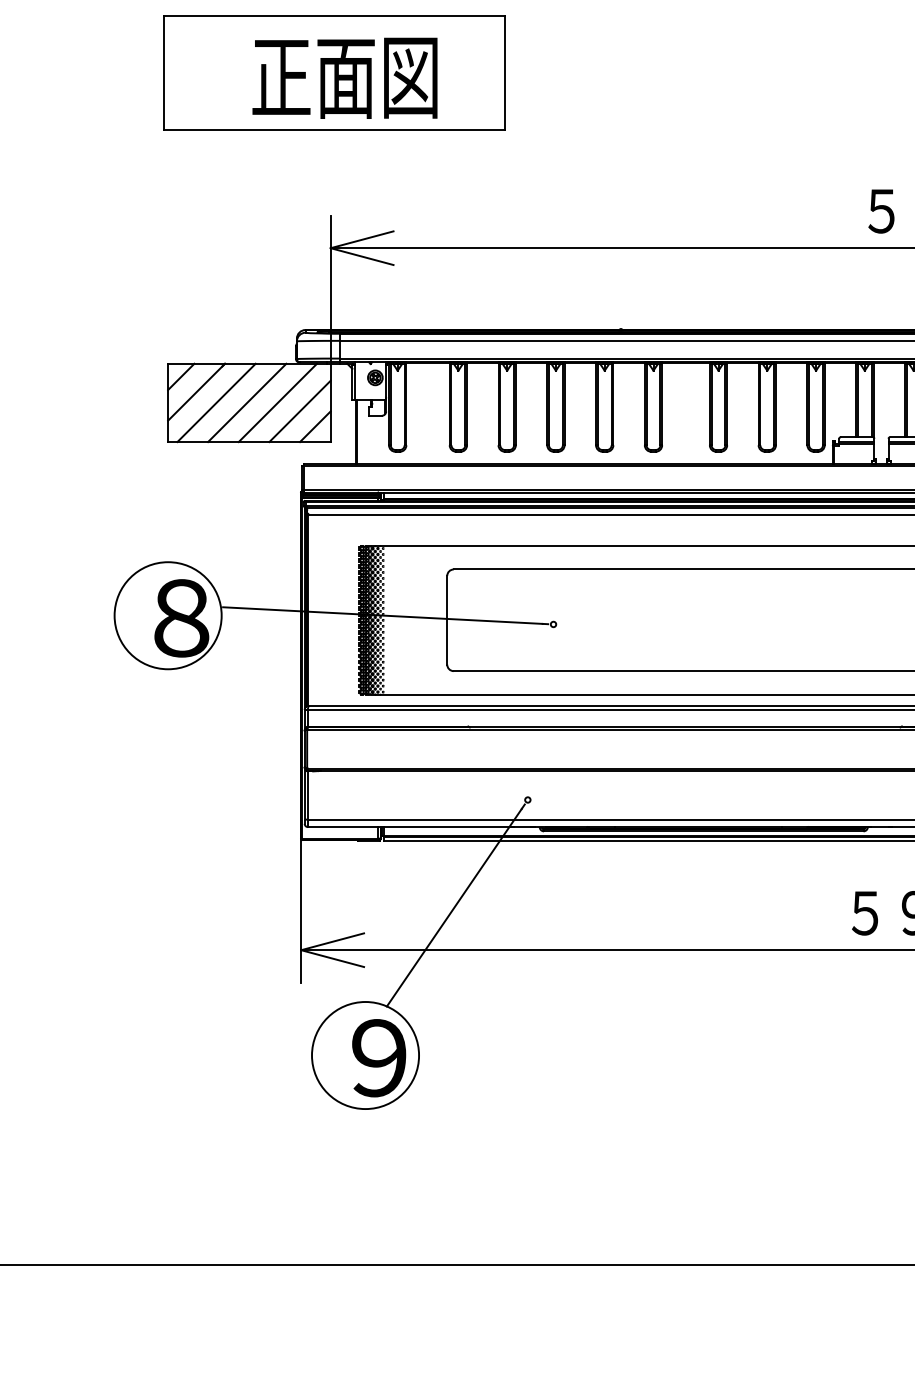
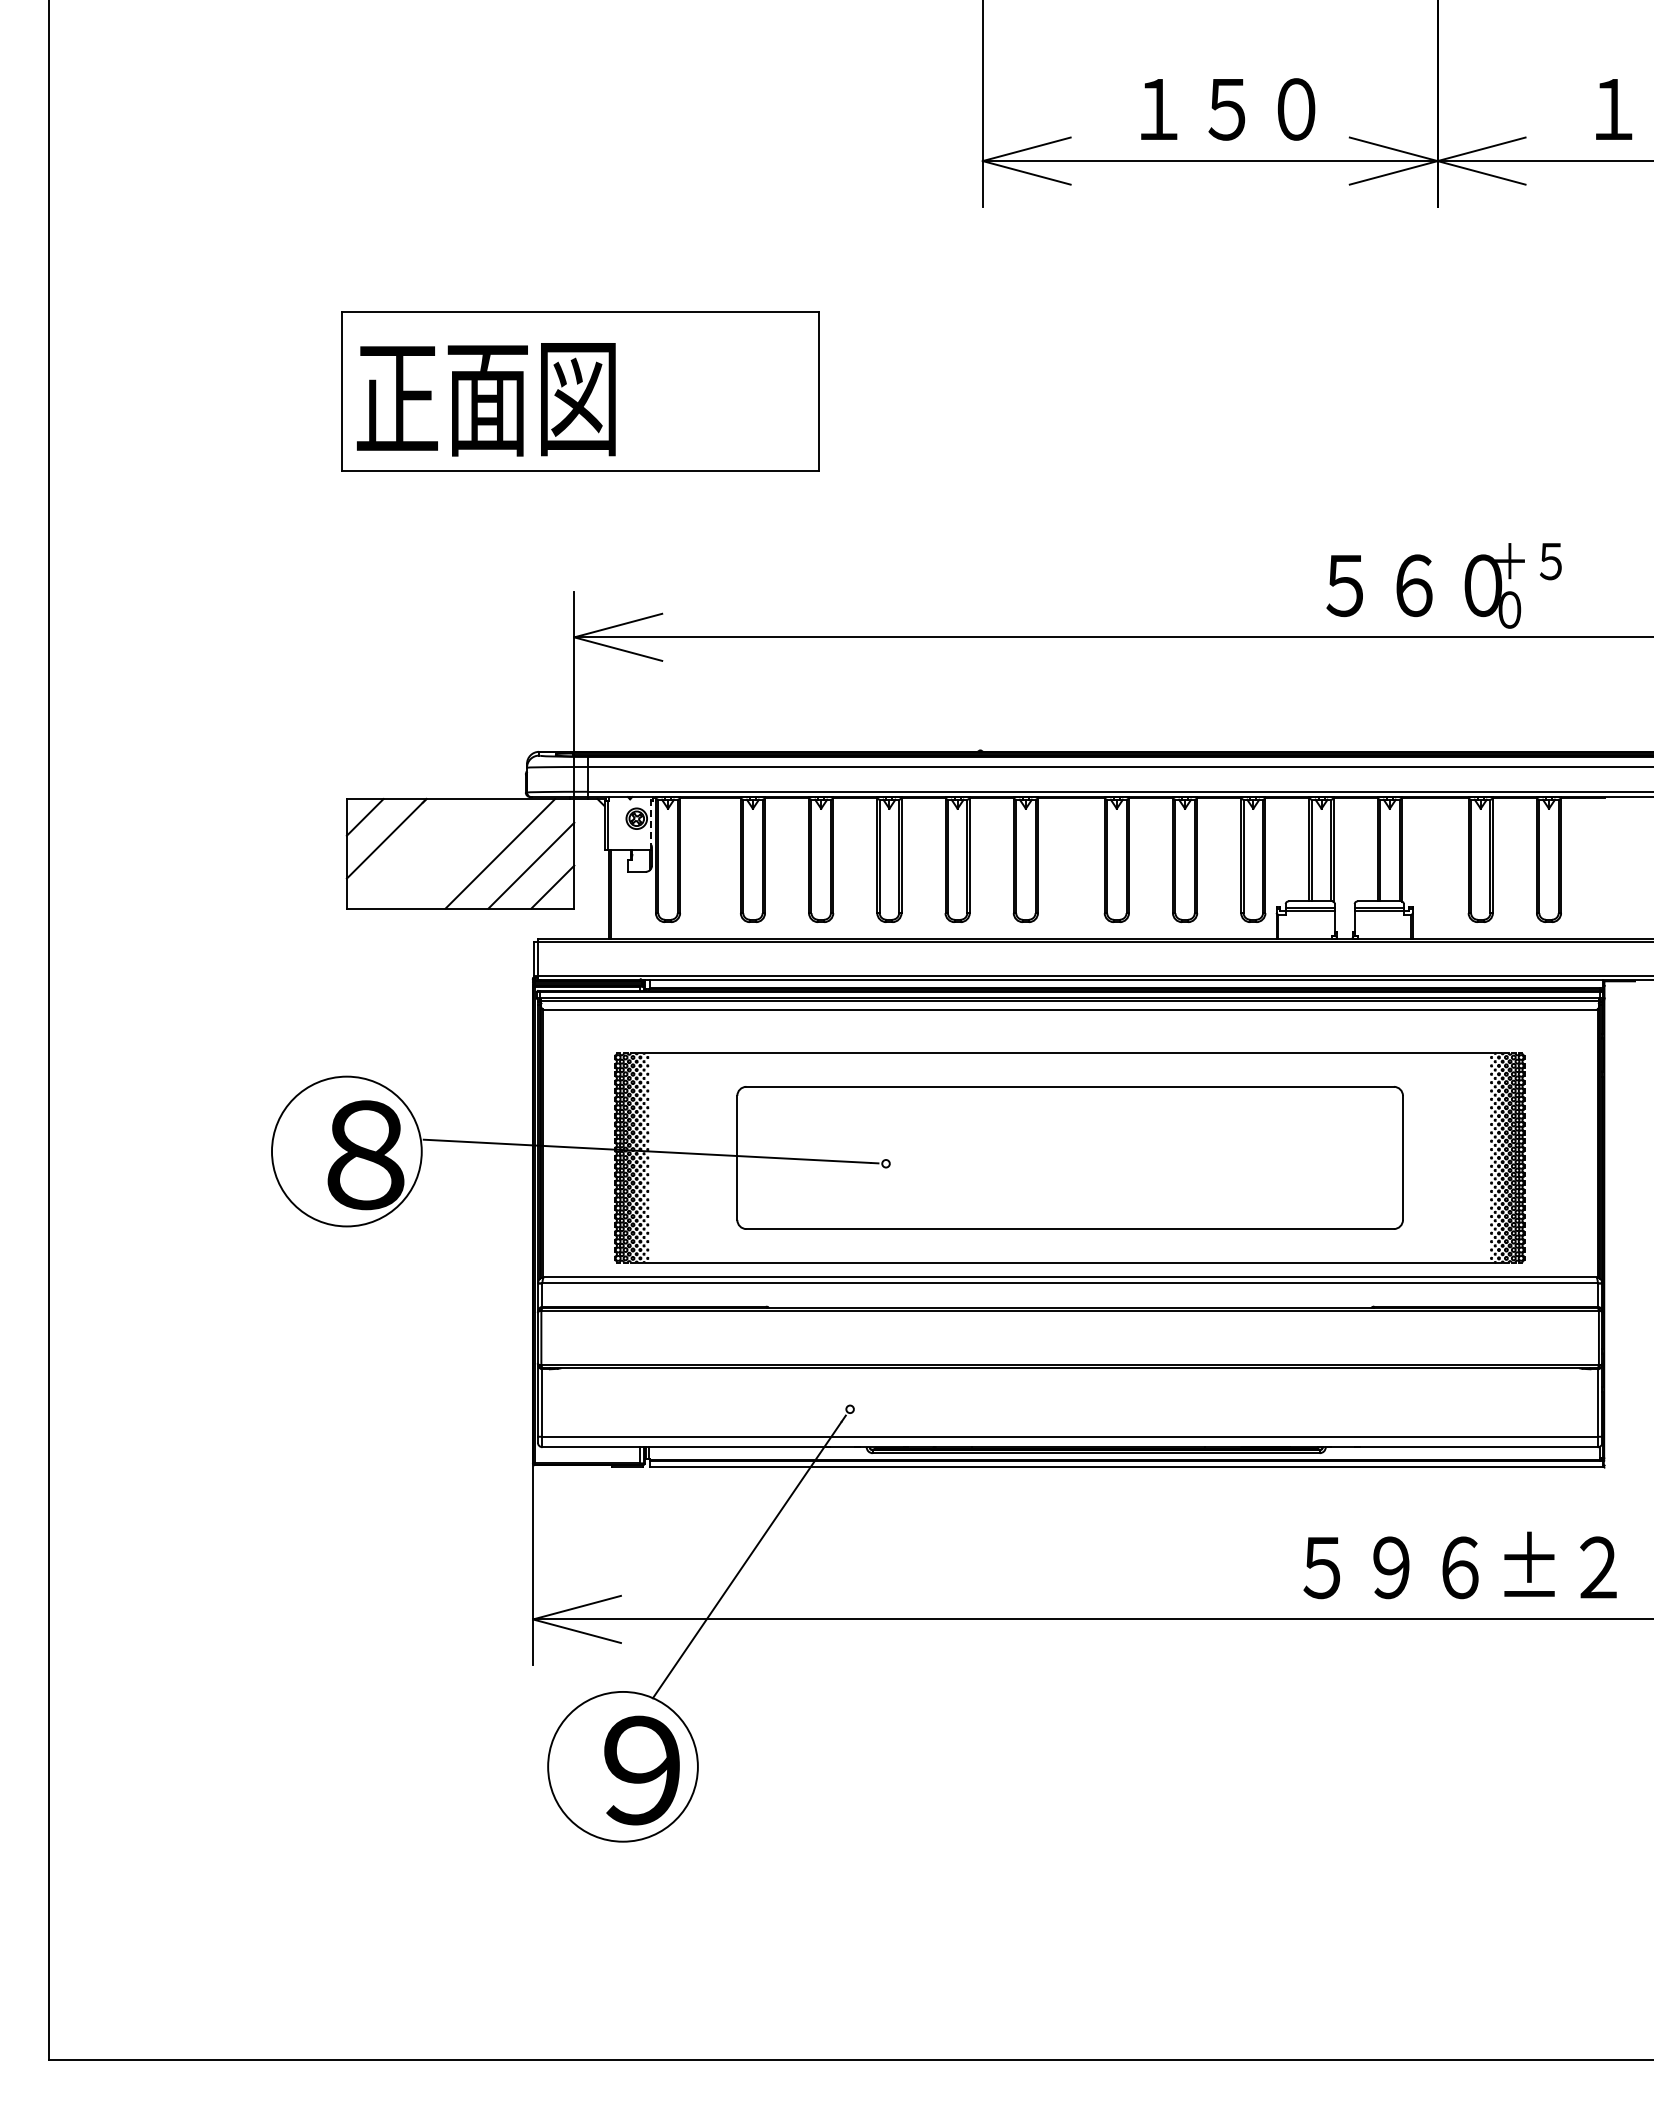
text: (345, 78) -> (486, 399), moved
line: (385, 380) -> (651, 822), solid -> dashed
line: (216, 402) -> (414, 853), removed
line: (247, 402) -> (457, 853), removed

